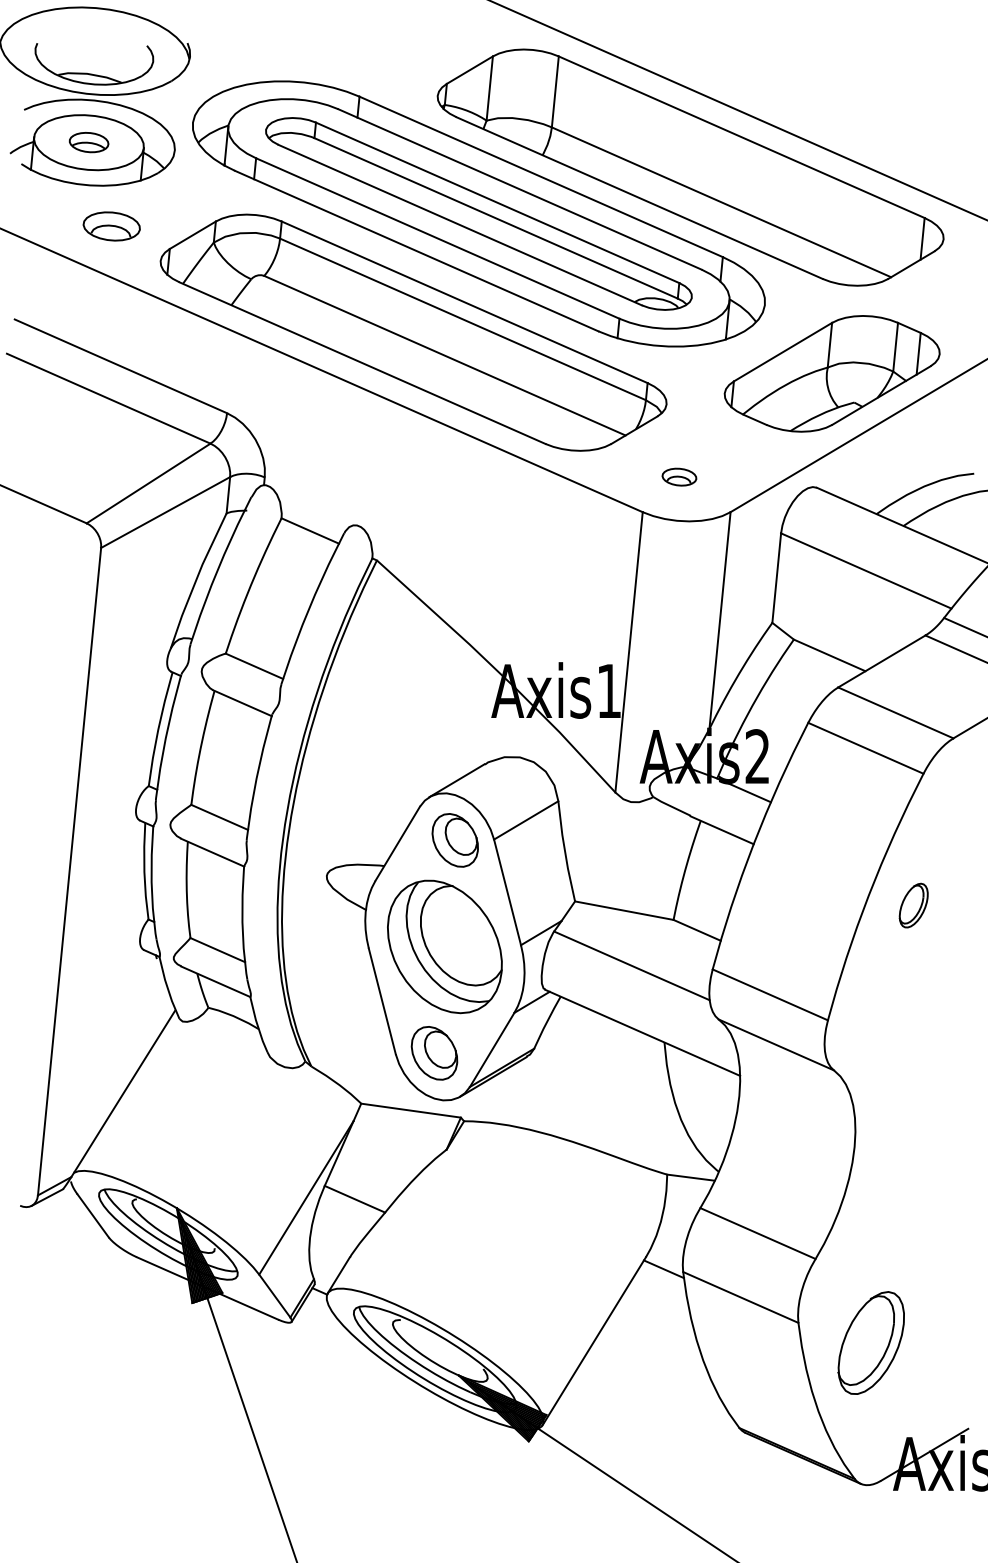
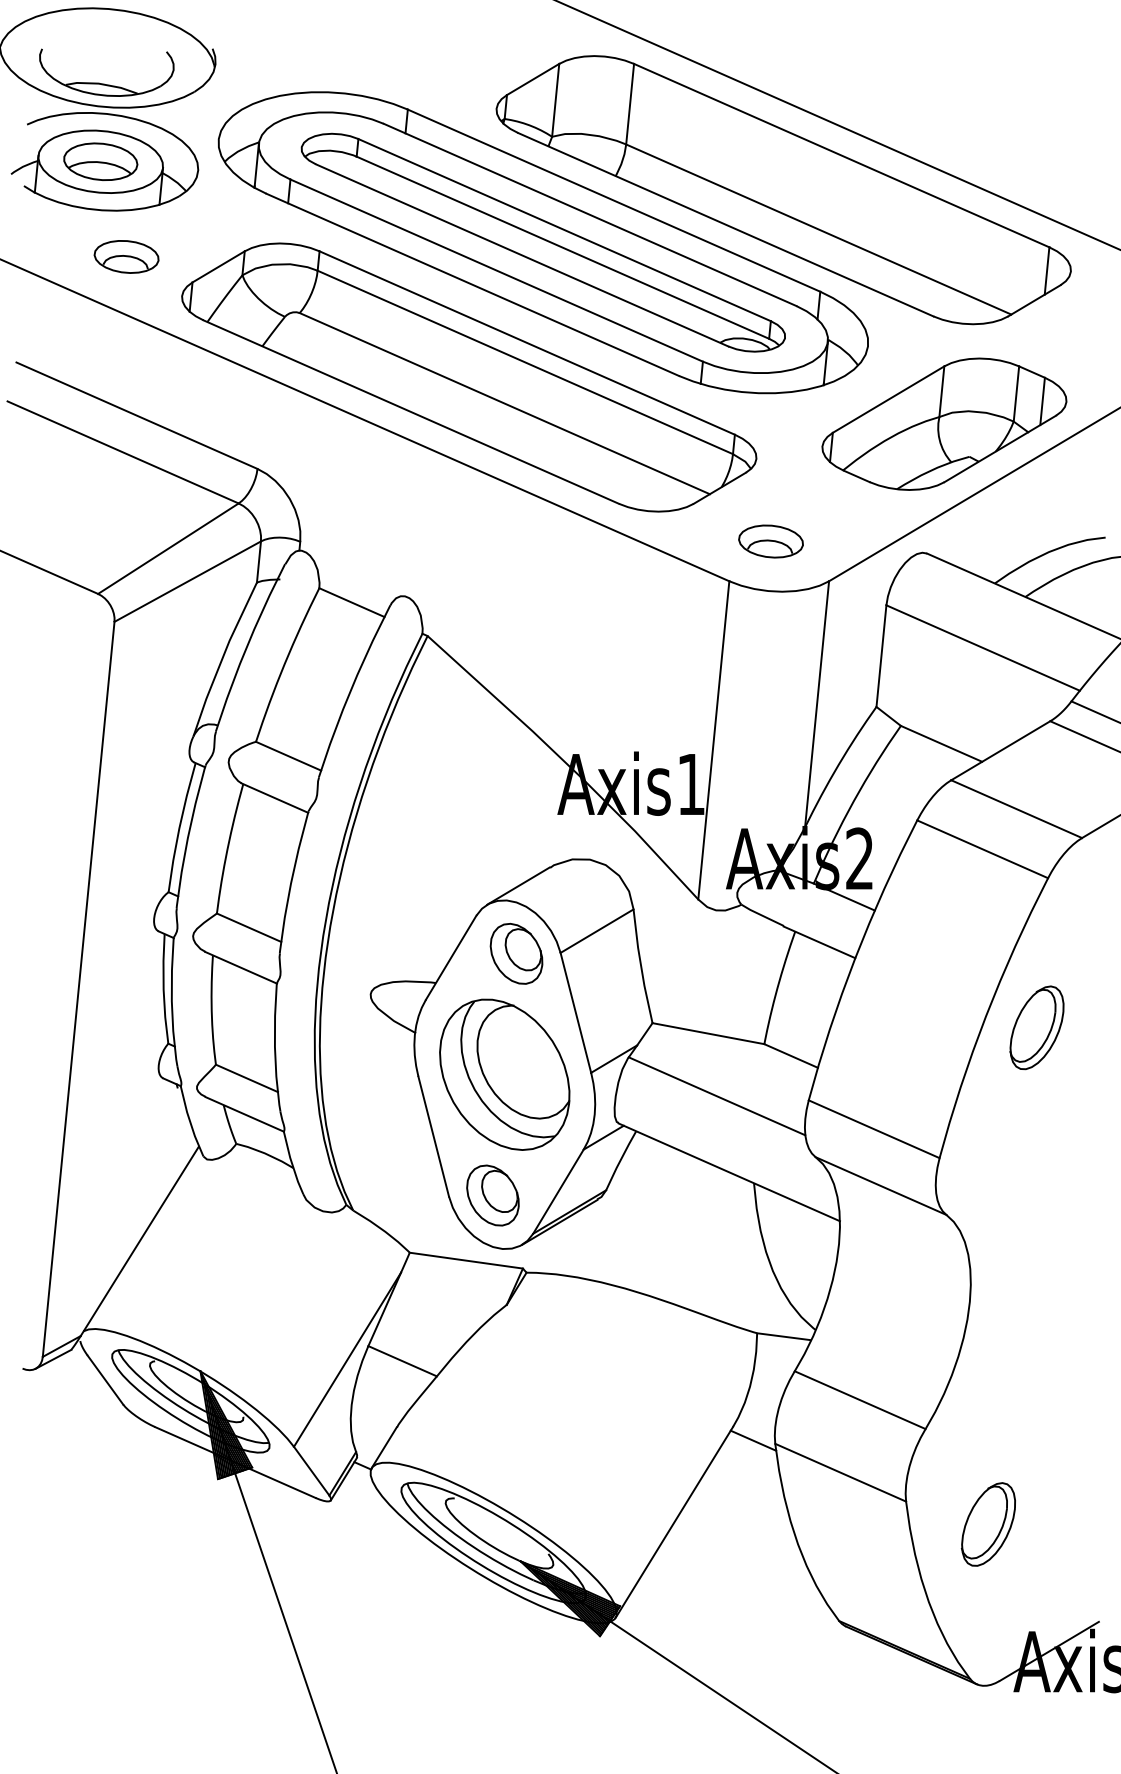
part: (88, 142) -> (100, 161), size x1.67
part: (678, 477) -> (770, 541), size x1.67
part: (913, 905) -> (1036, 1027), size x1.67
part: (870, 1343) -> (987, 1524), size x0.71

